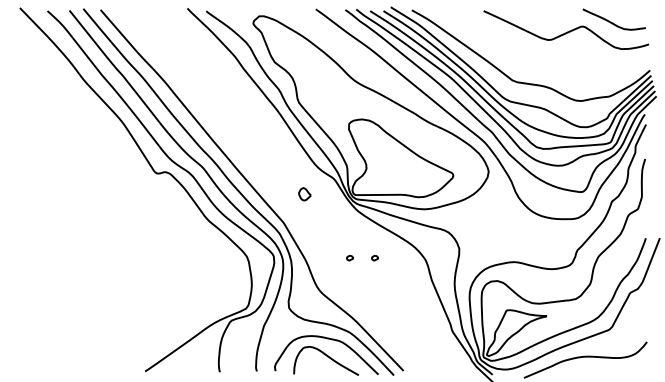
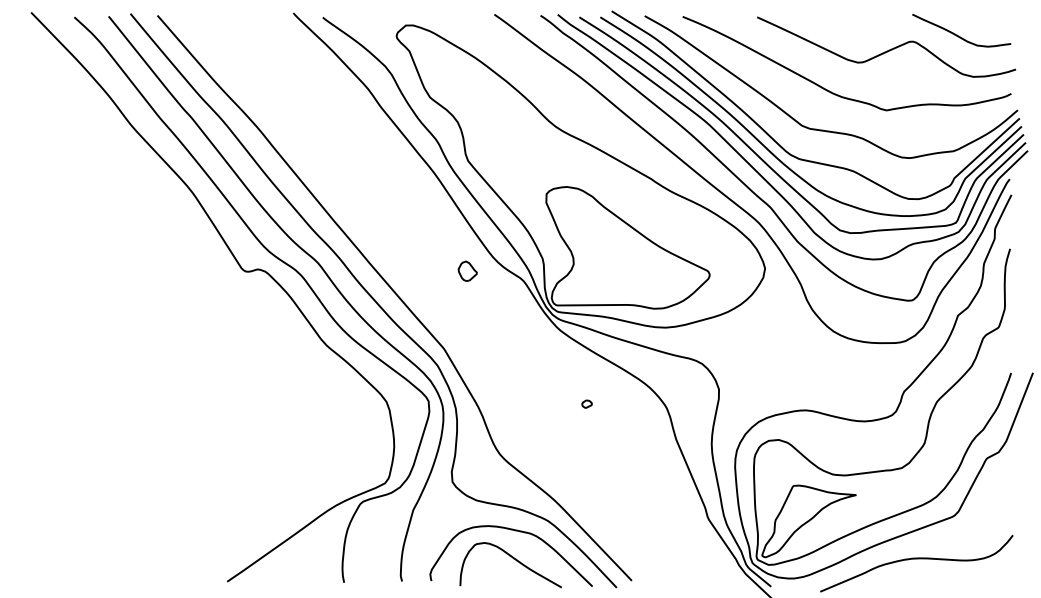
curve: (532, 58) -> (833, 91), added
part: (304, 194) -> (467, 271), moved
part: (349, 258) -> (547, 404), removed

